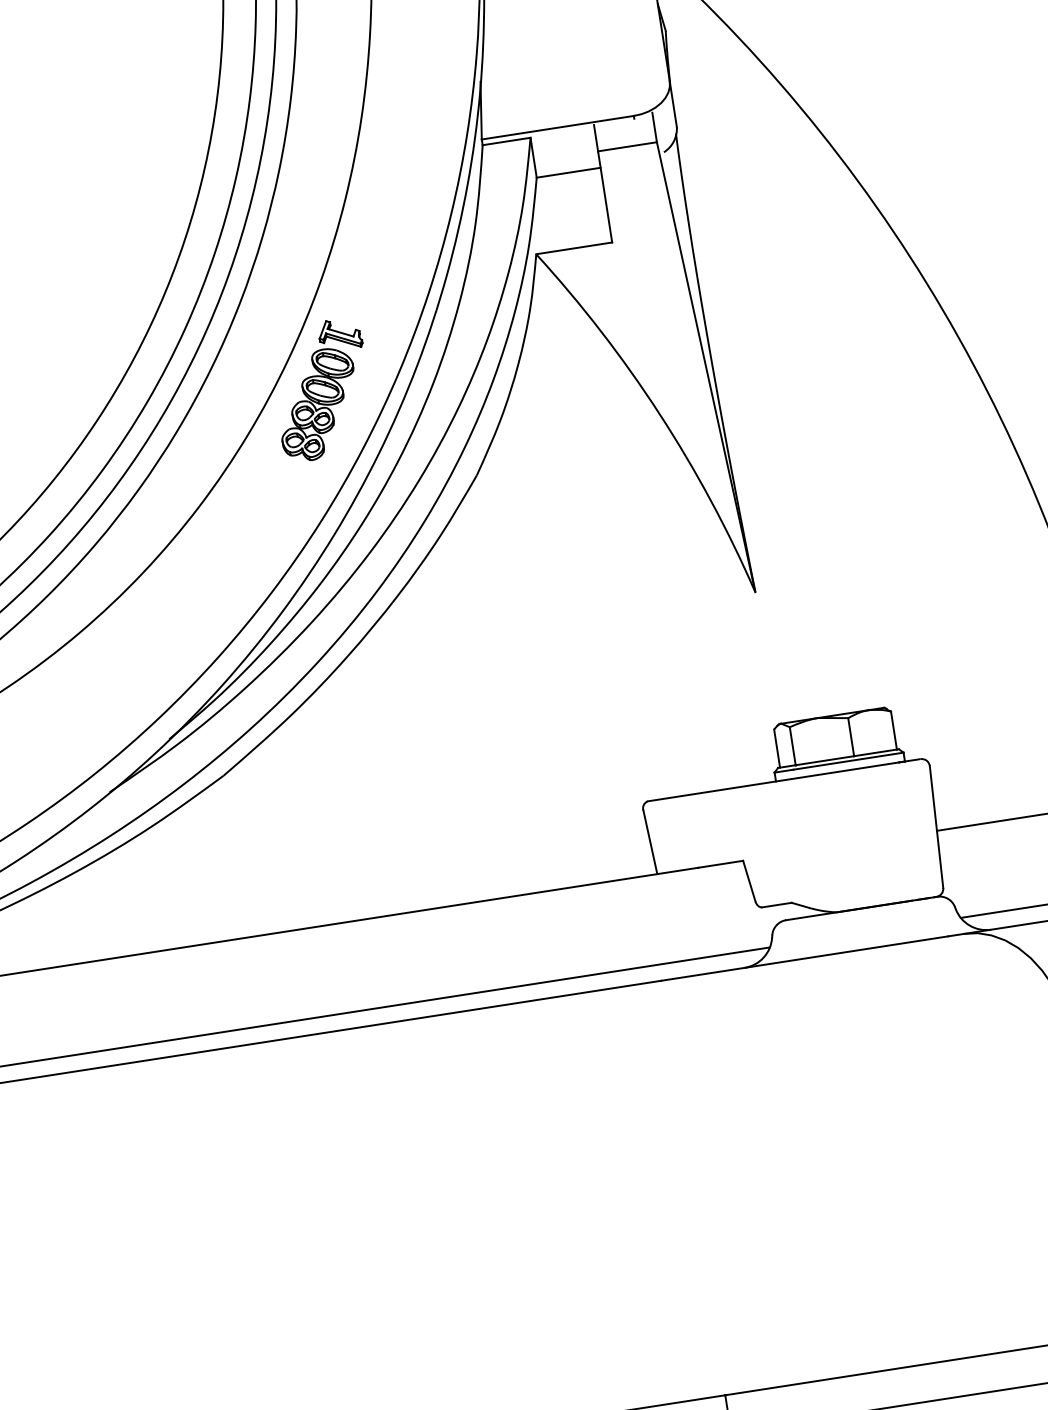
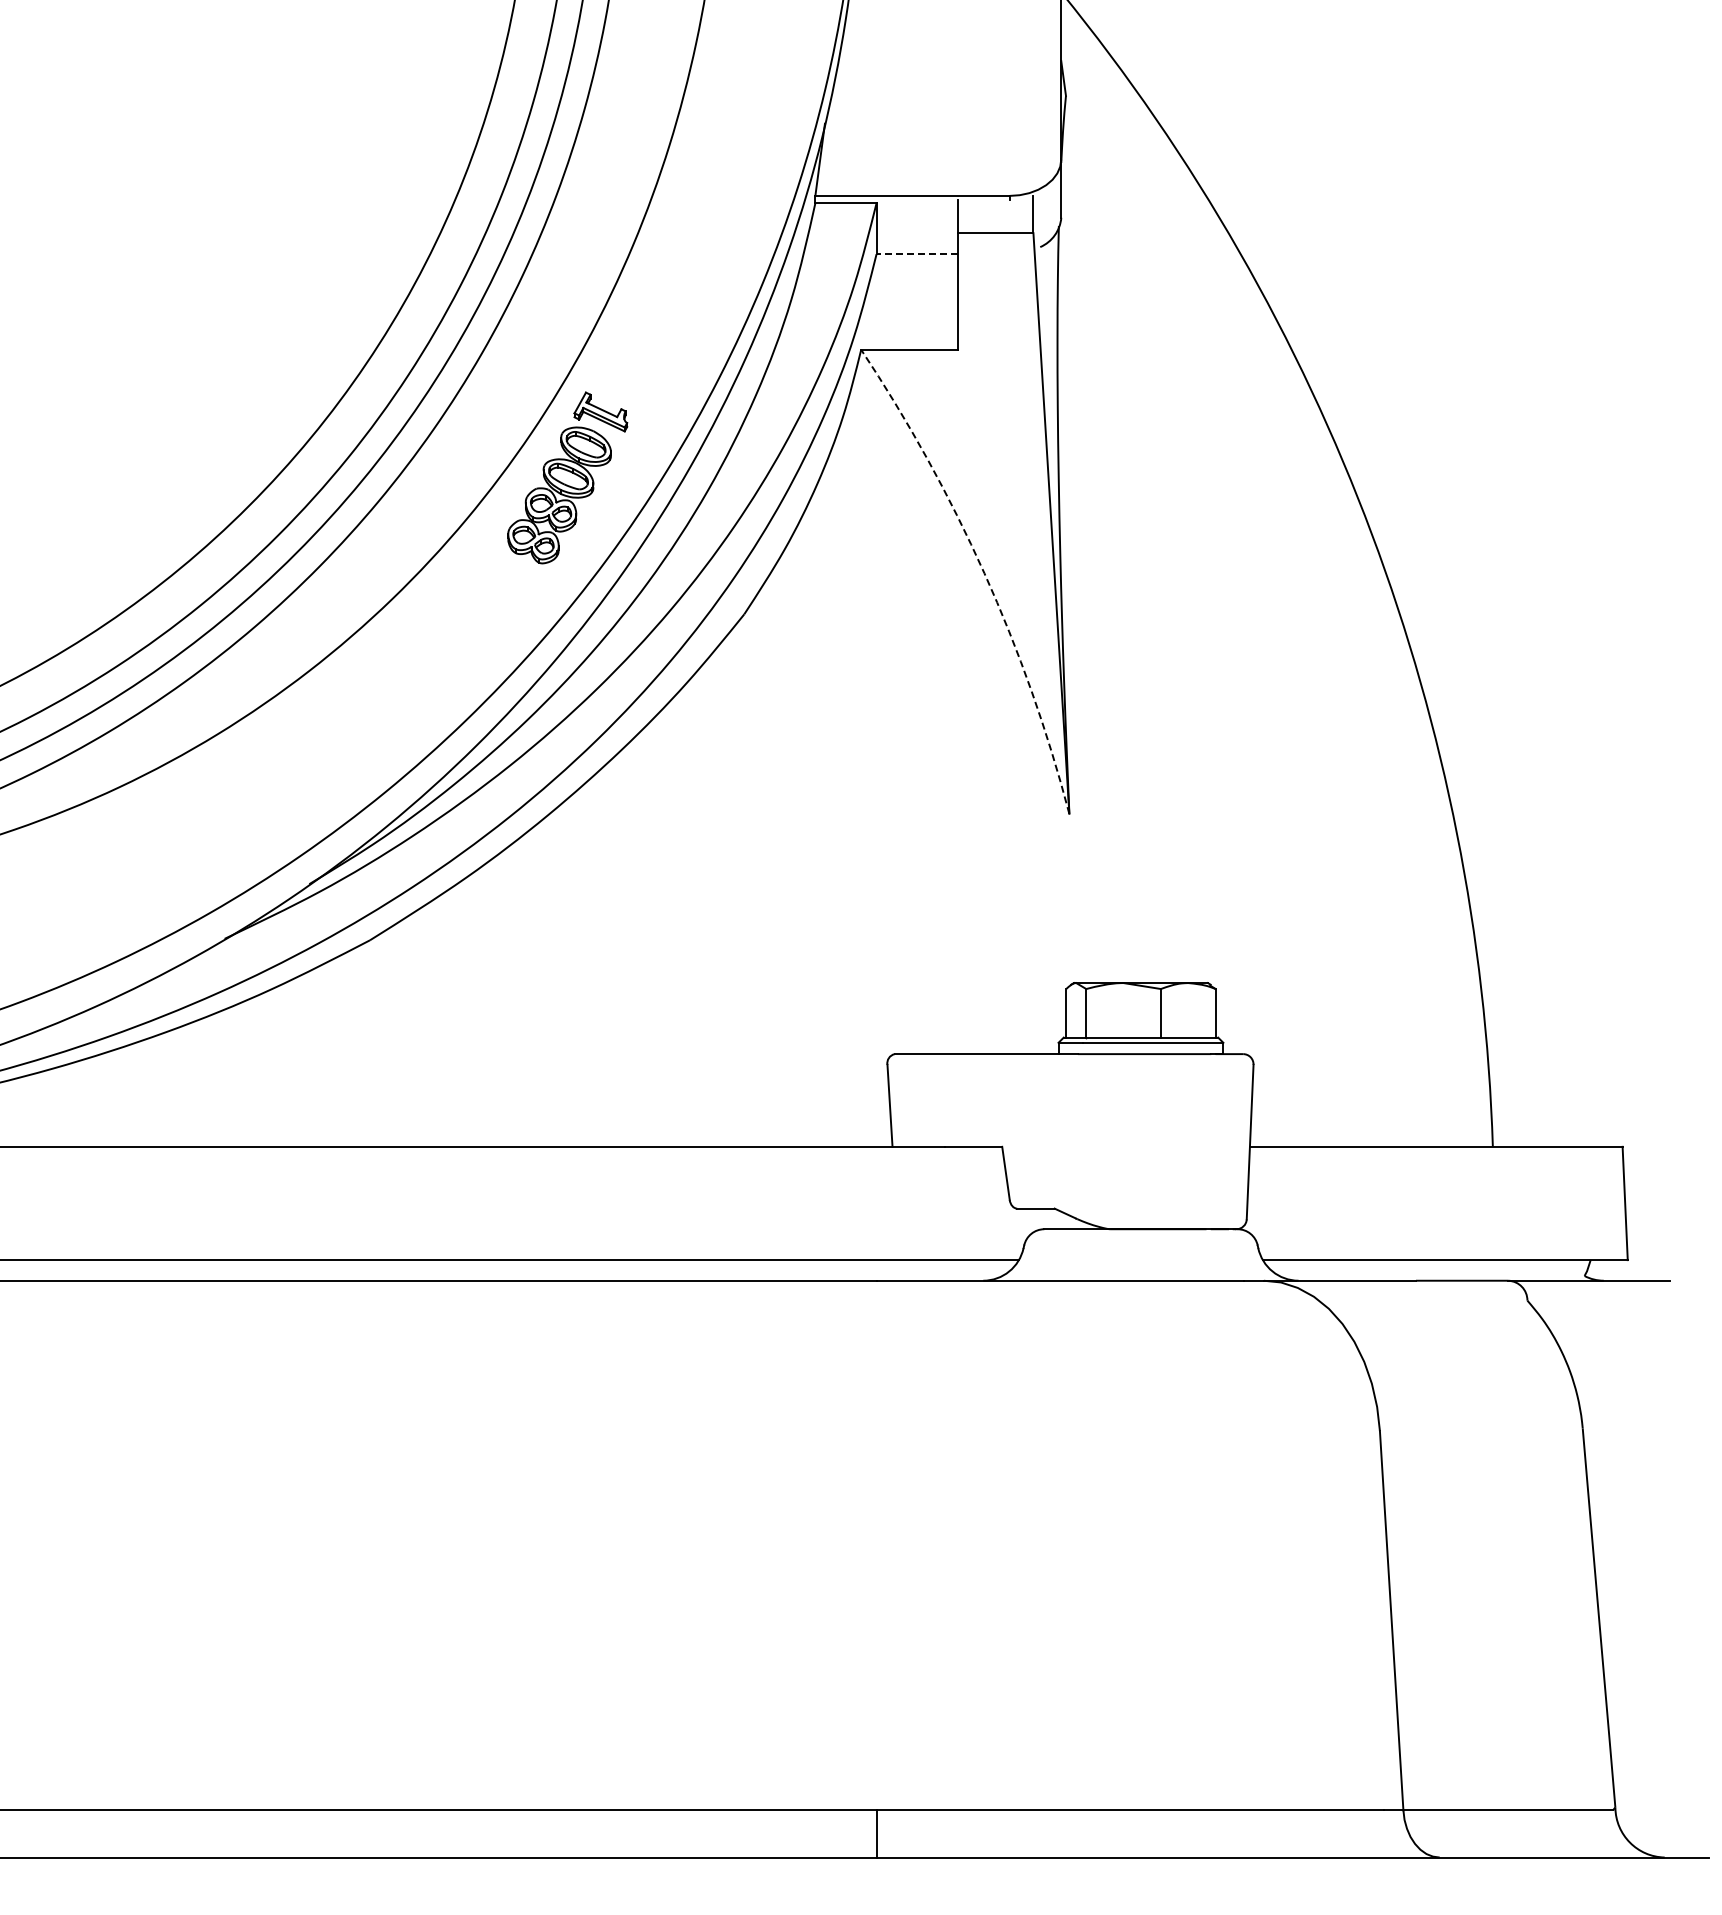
line: (568, 172) -> (917, 254), solid -> dashed
arc: (659, 414) -> (984, 573), solid -> dashed

